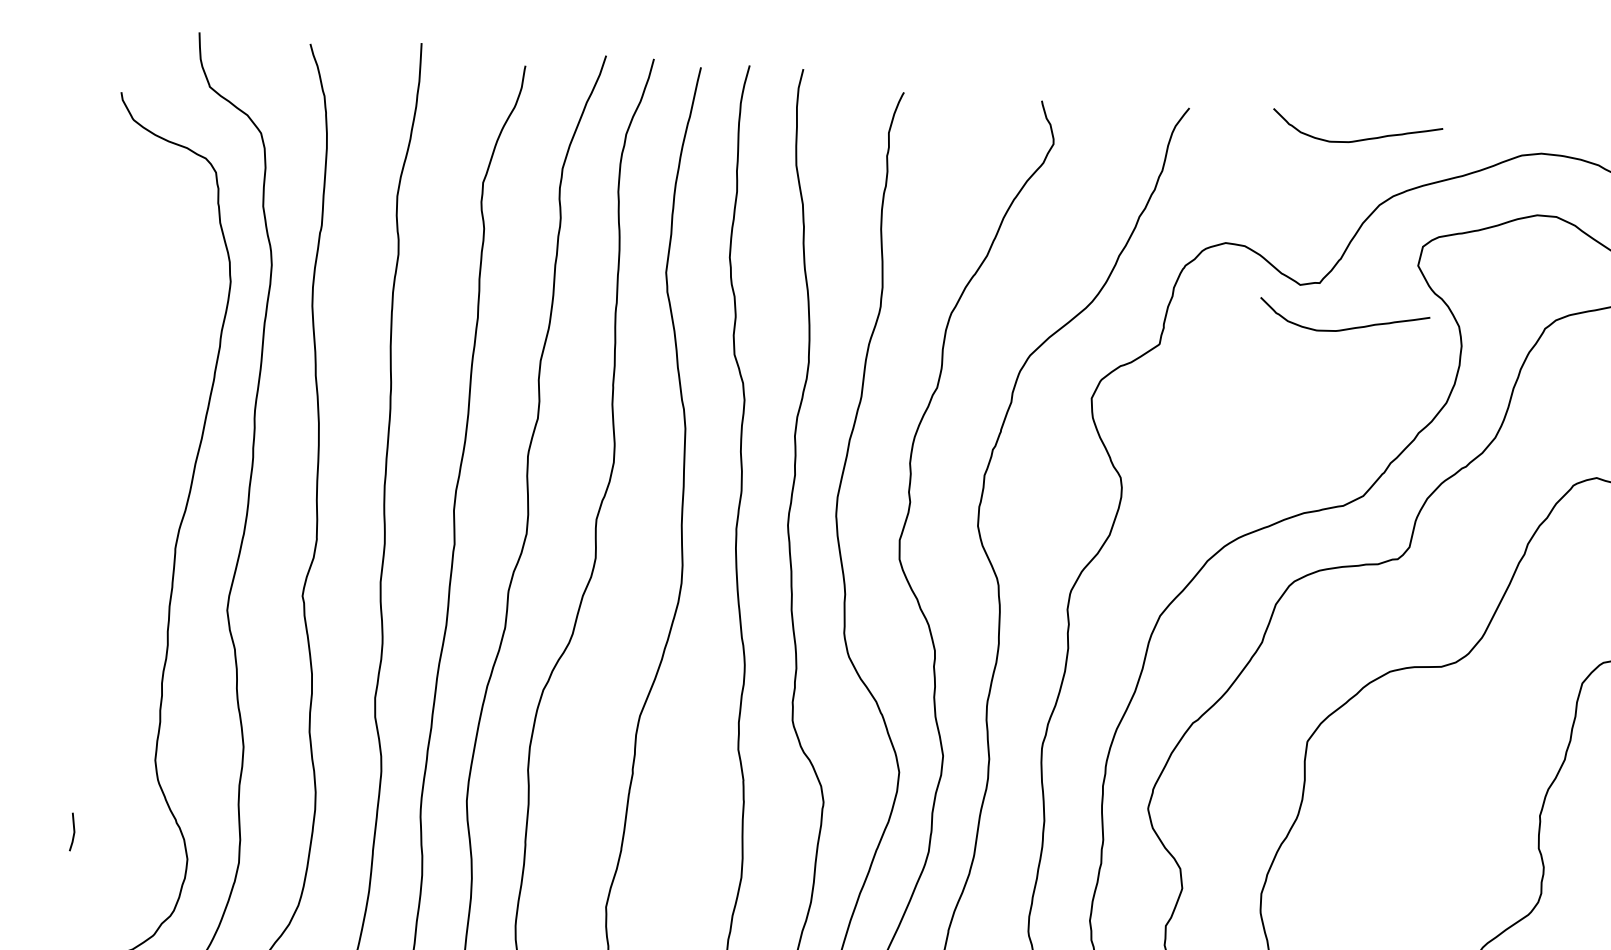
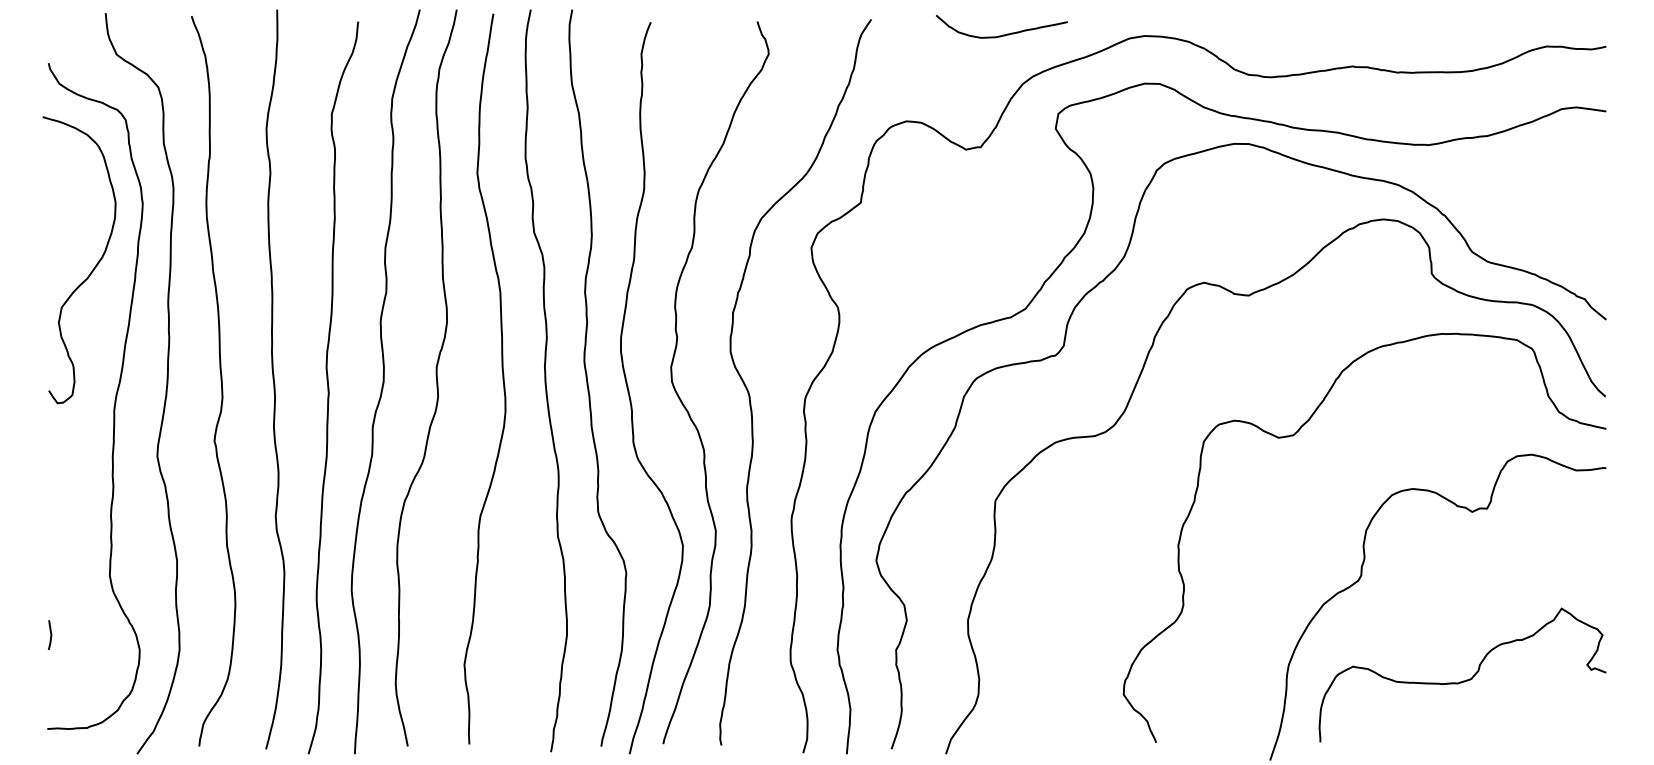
curve: (1344, 328) -> (1002, 180), removed
curve: (158, 364) -> (91, 270), added

